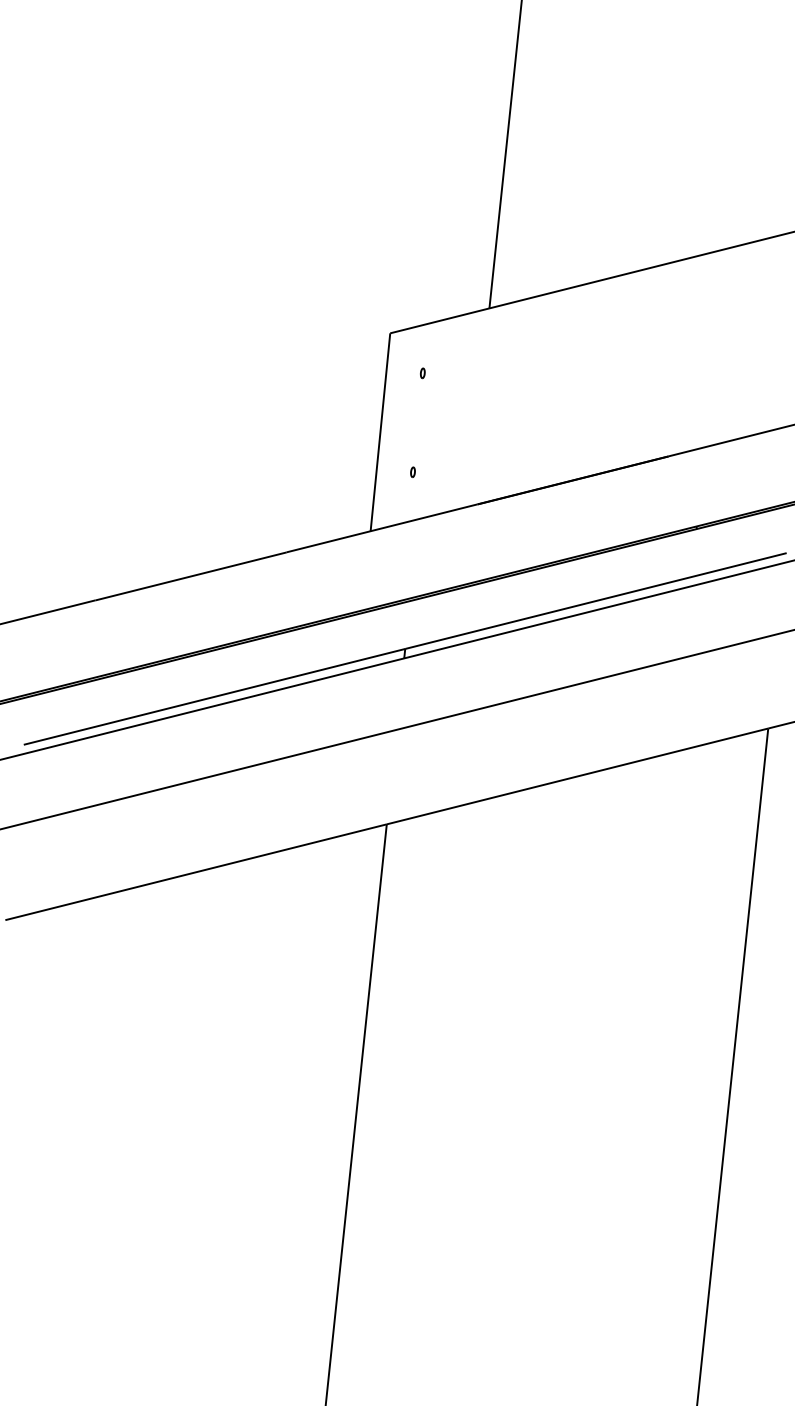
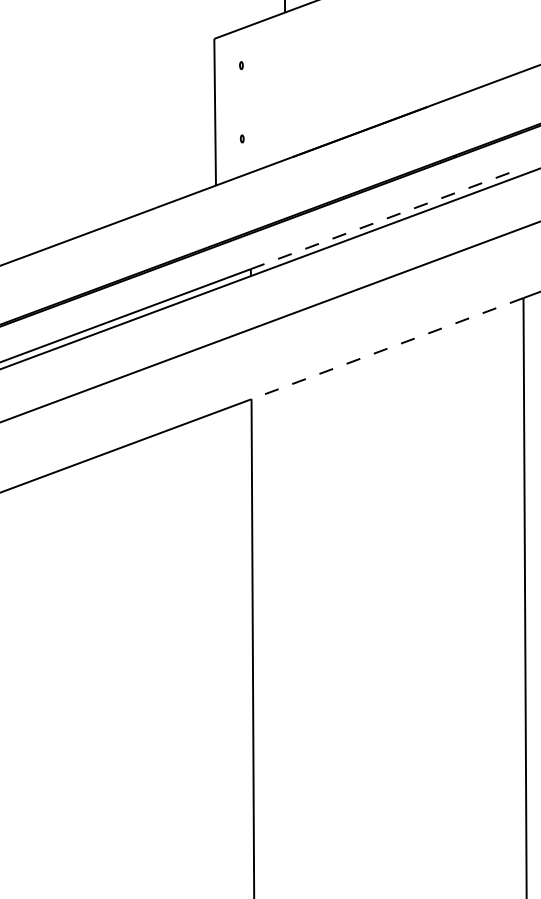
line: (595, 601) -> (386, 218), solid -> dashed
line: (577, 776) -> (387, 348), solid -> dashed

